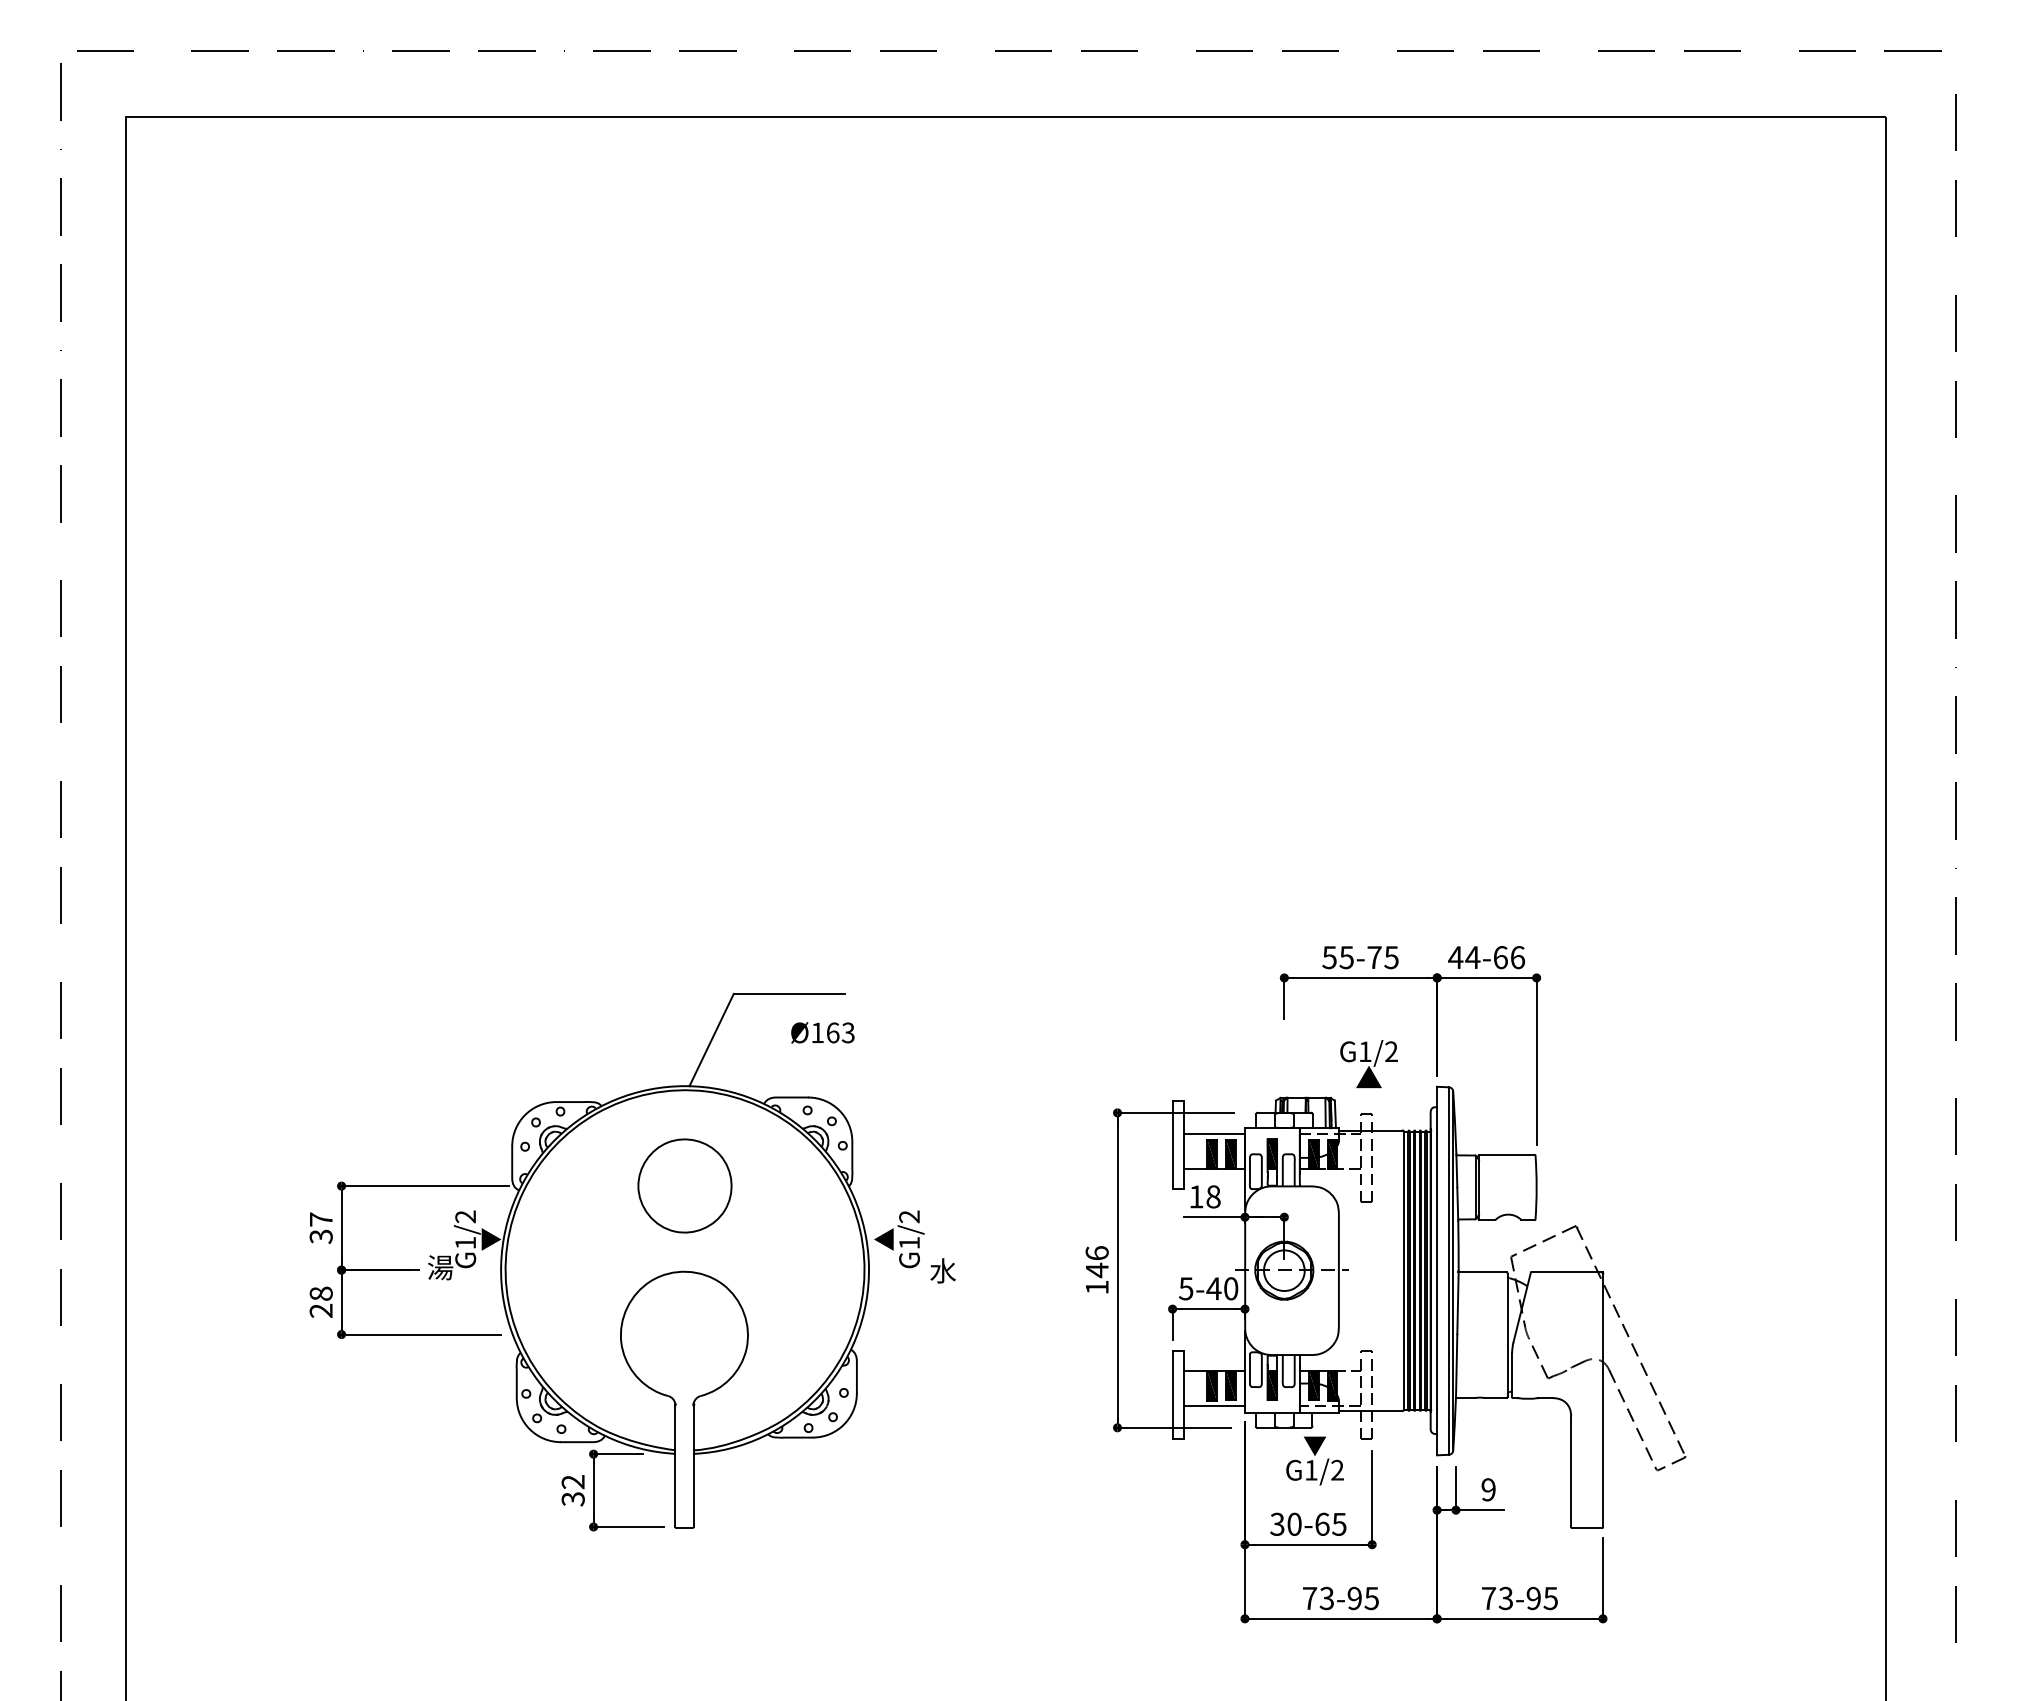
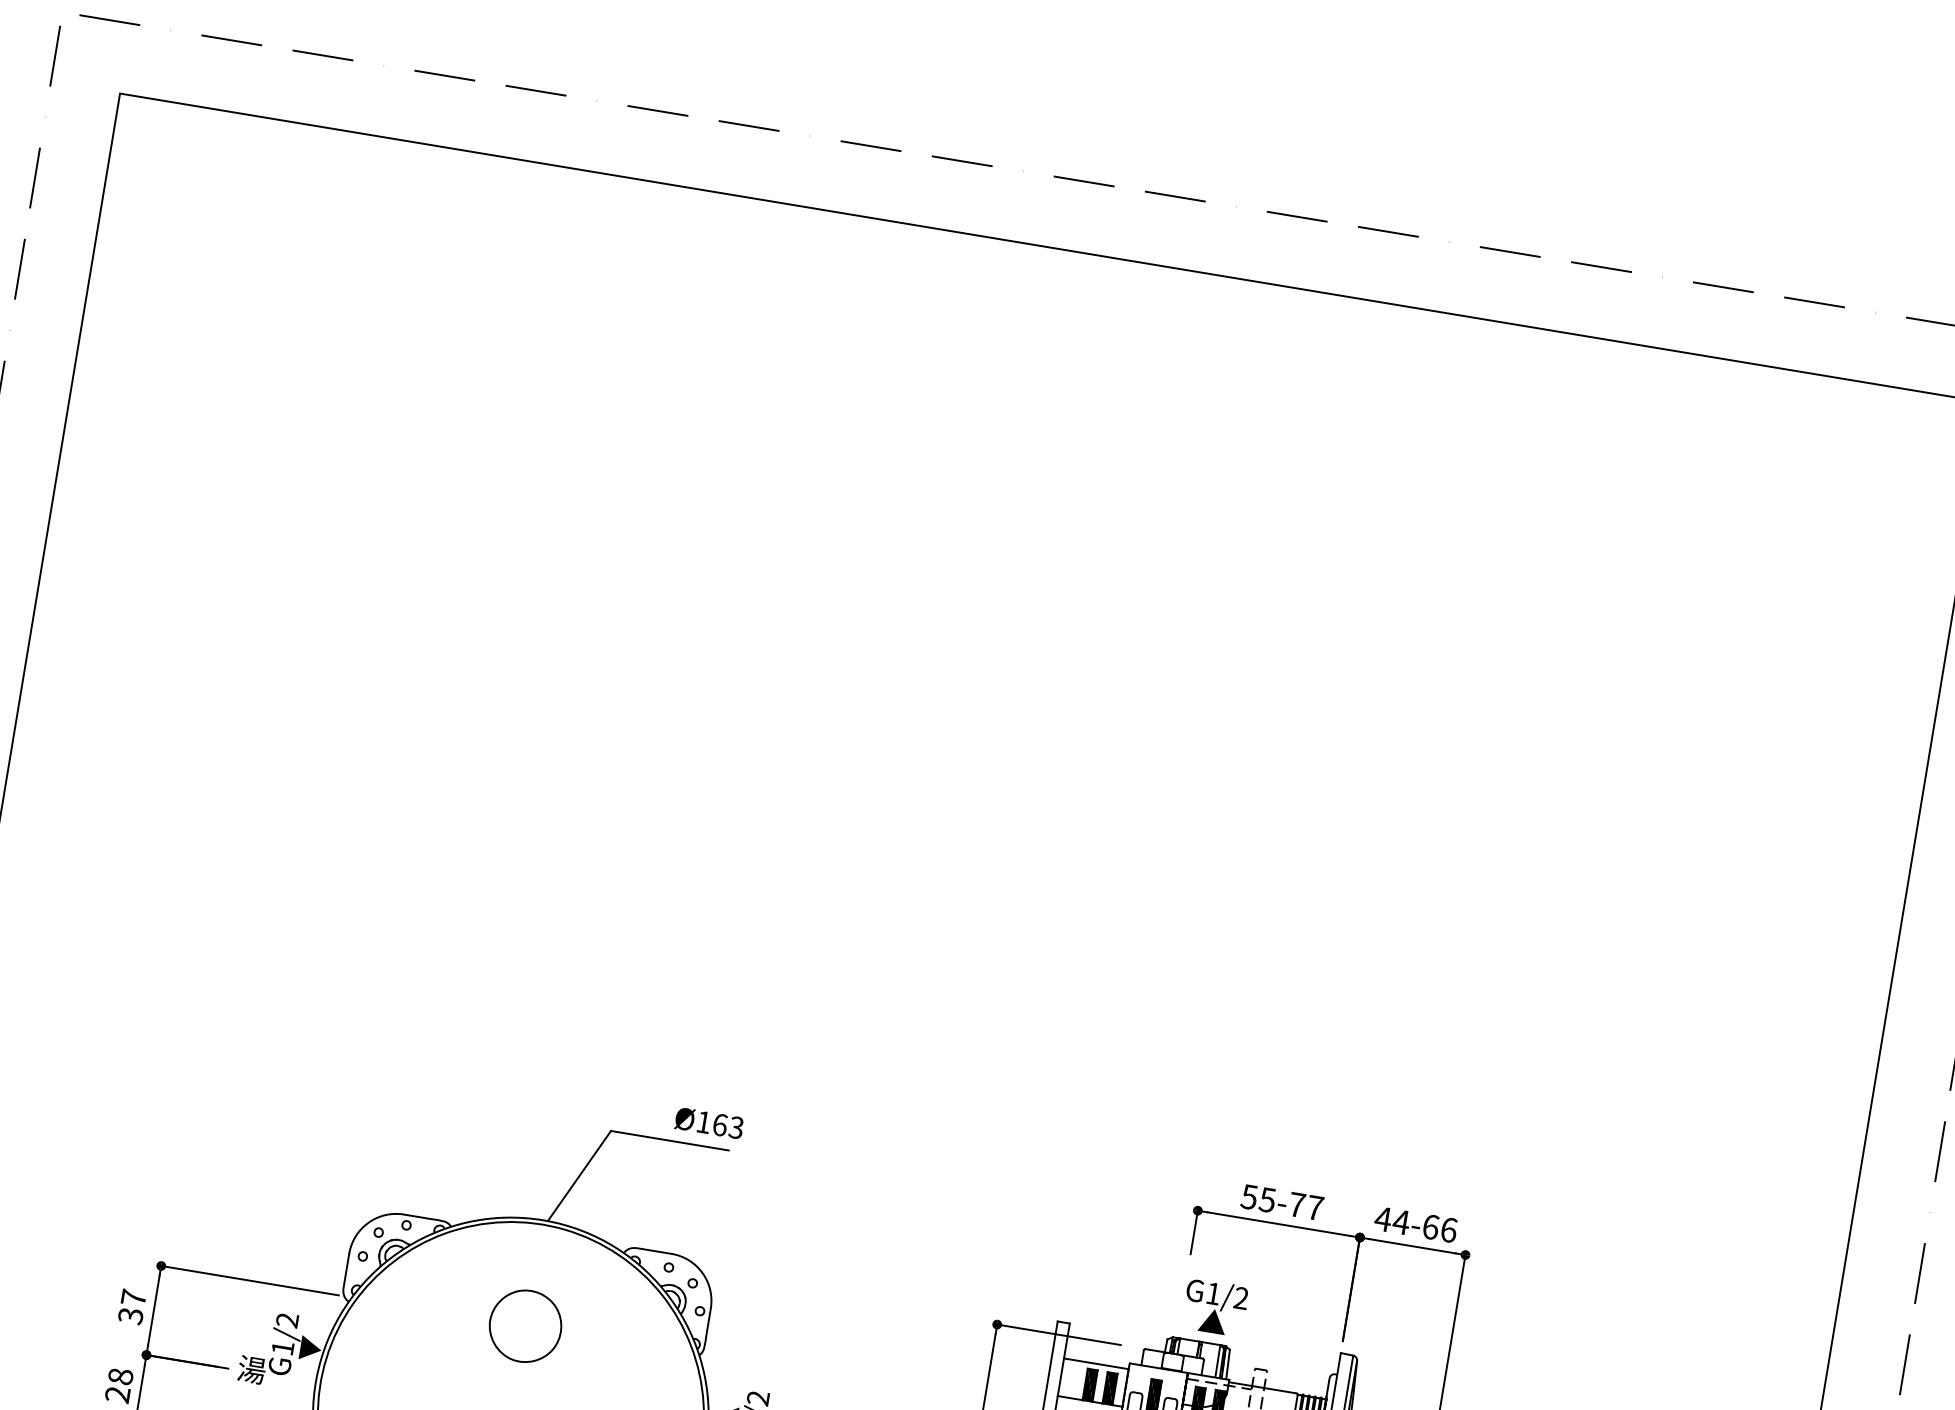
text: (1391, 957) -> (1315, 1207), 55-75 -> 55-77
text: (822, 1032) -> (709, 1122), moved
text: (1368, 1064) -> (1214, 1307), moved
part: (684, 1186) -> (524, 1326), size x0.71

